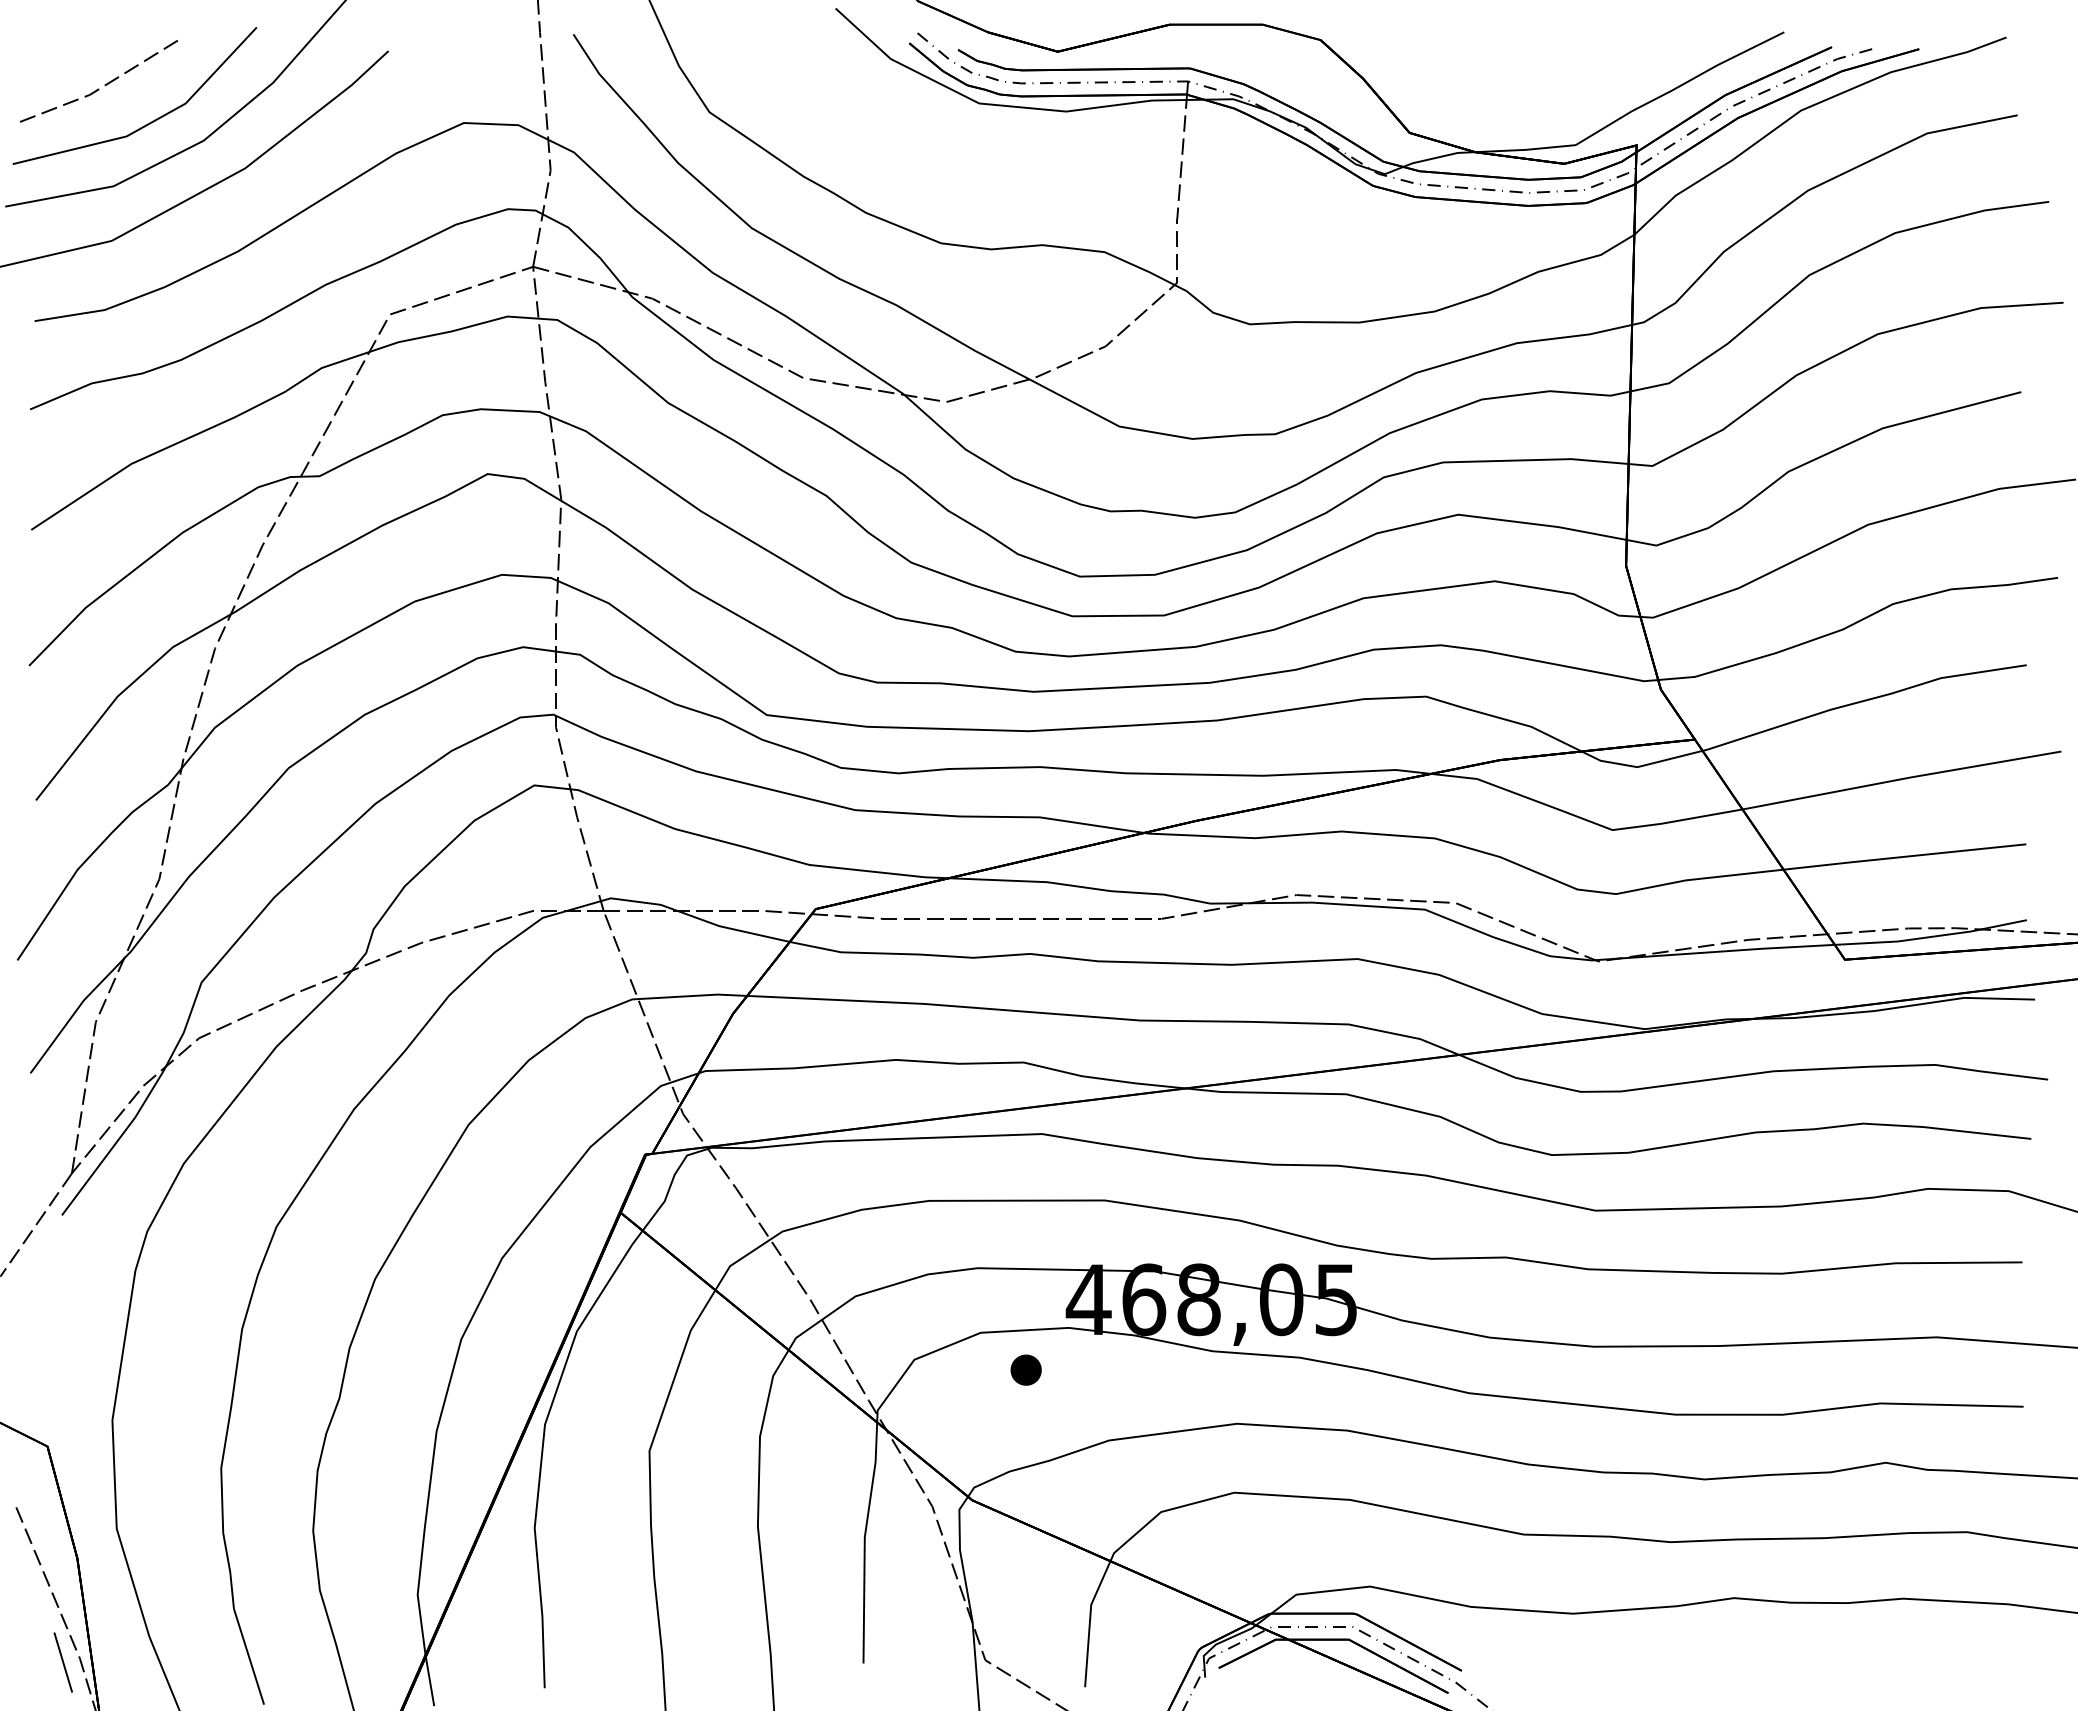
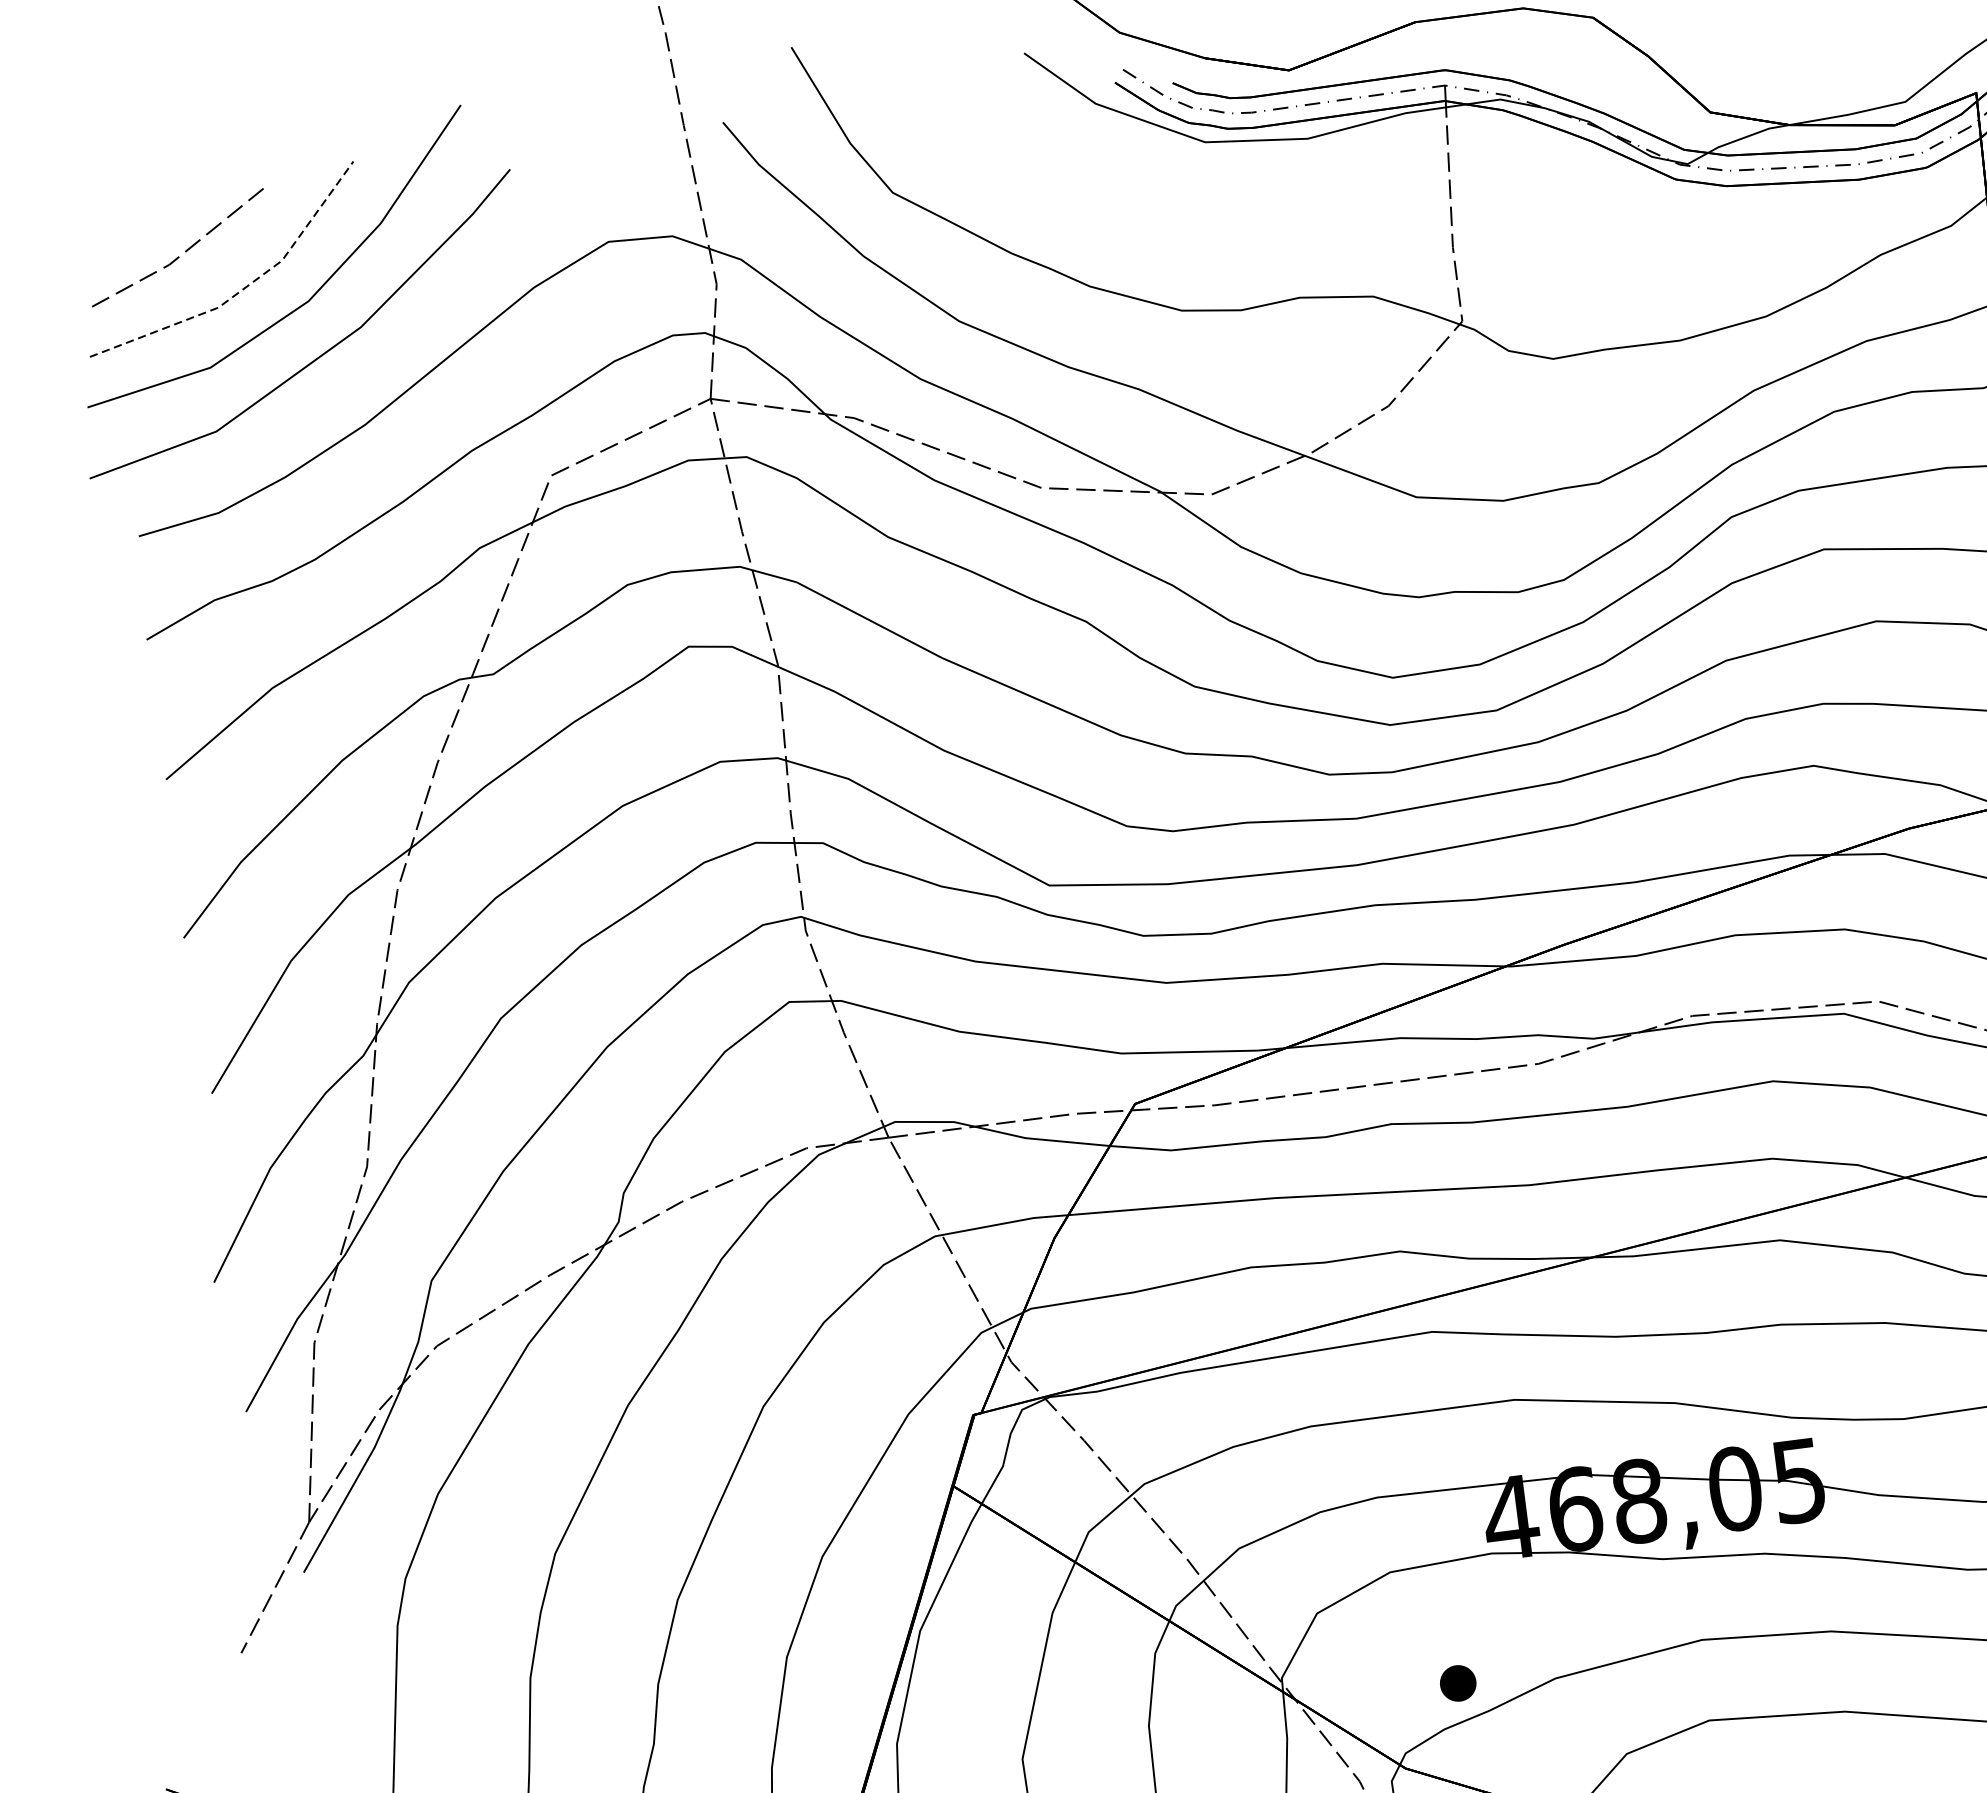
line: (150, 122) -> (243, 287), solid -> dashed
part: (1025, 1369) -> (1457, 1682), moved

